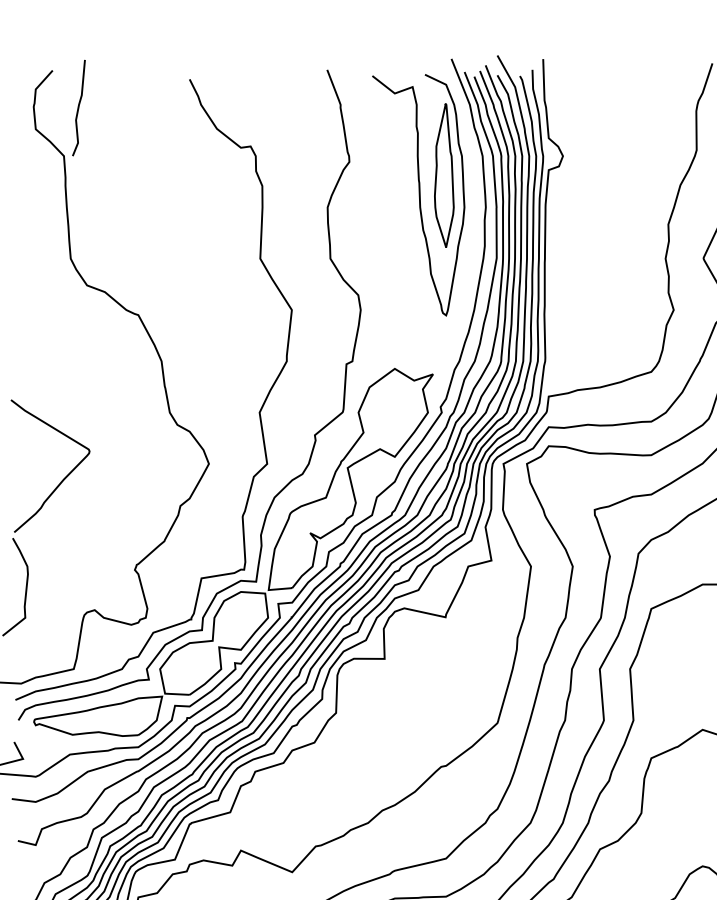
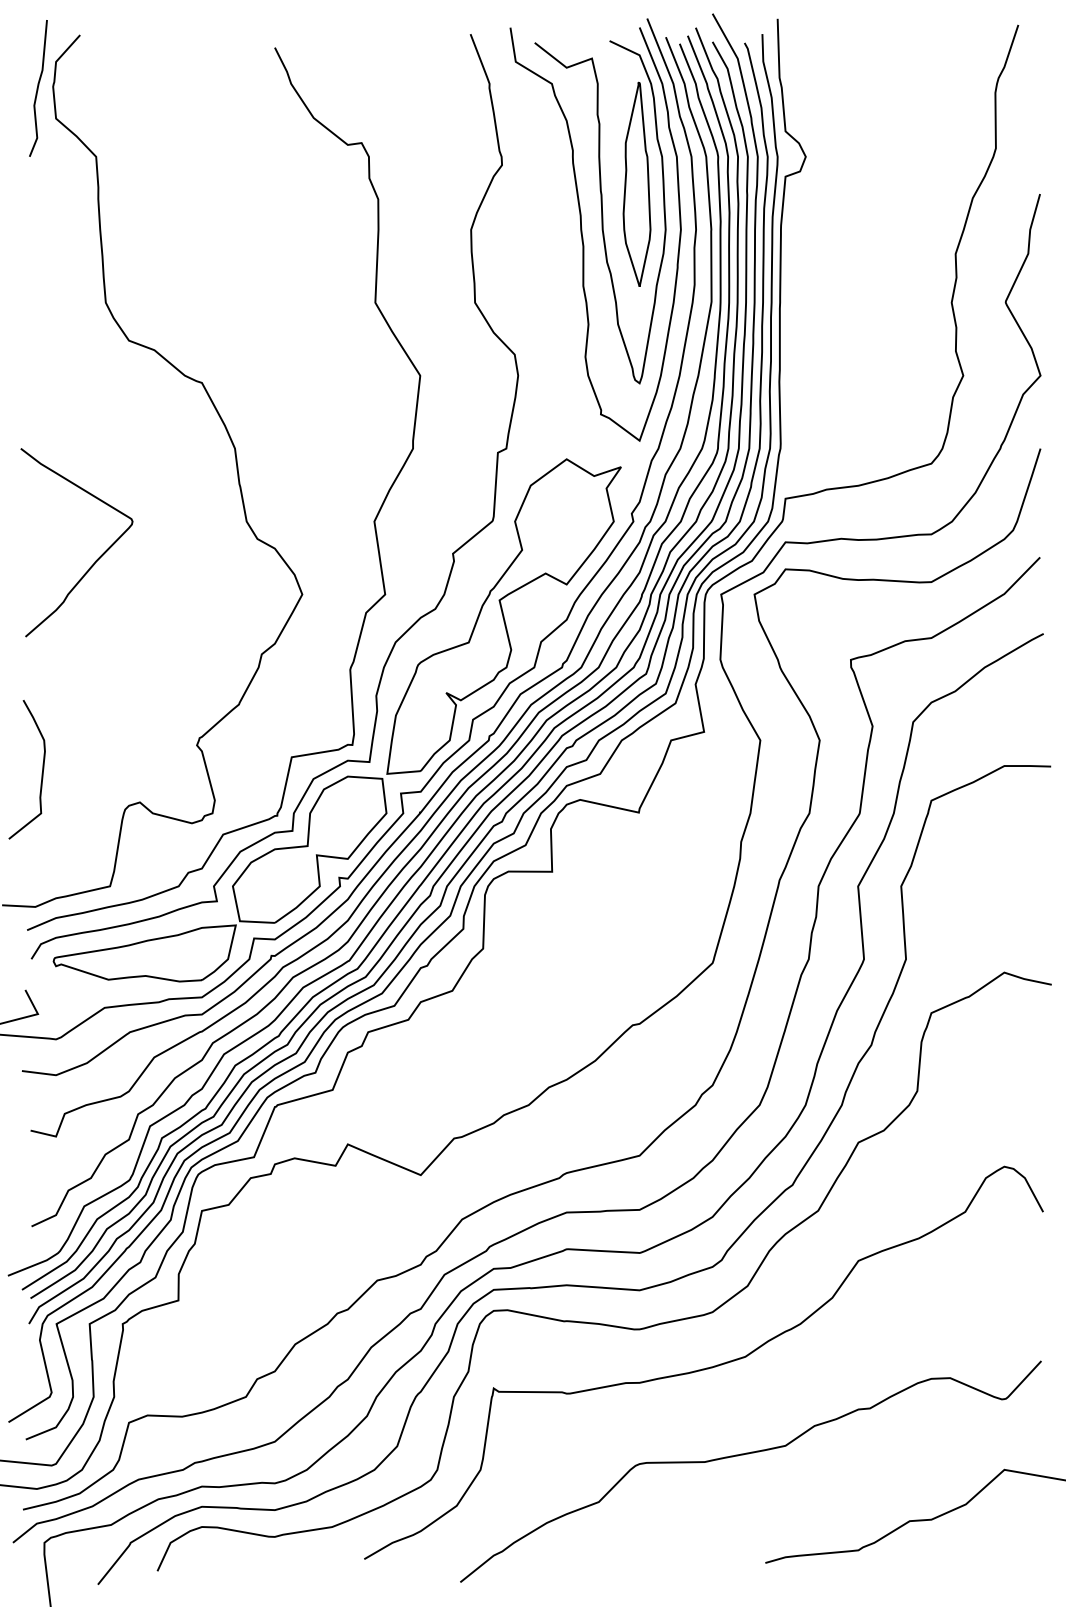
curve: (78, 108) -> (38, 88), moved
curve: (406, 212) -> (583, 237), added
curve: (63, 478) -> (95, 560), moved

